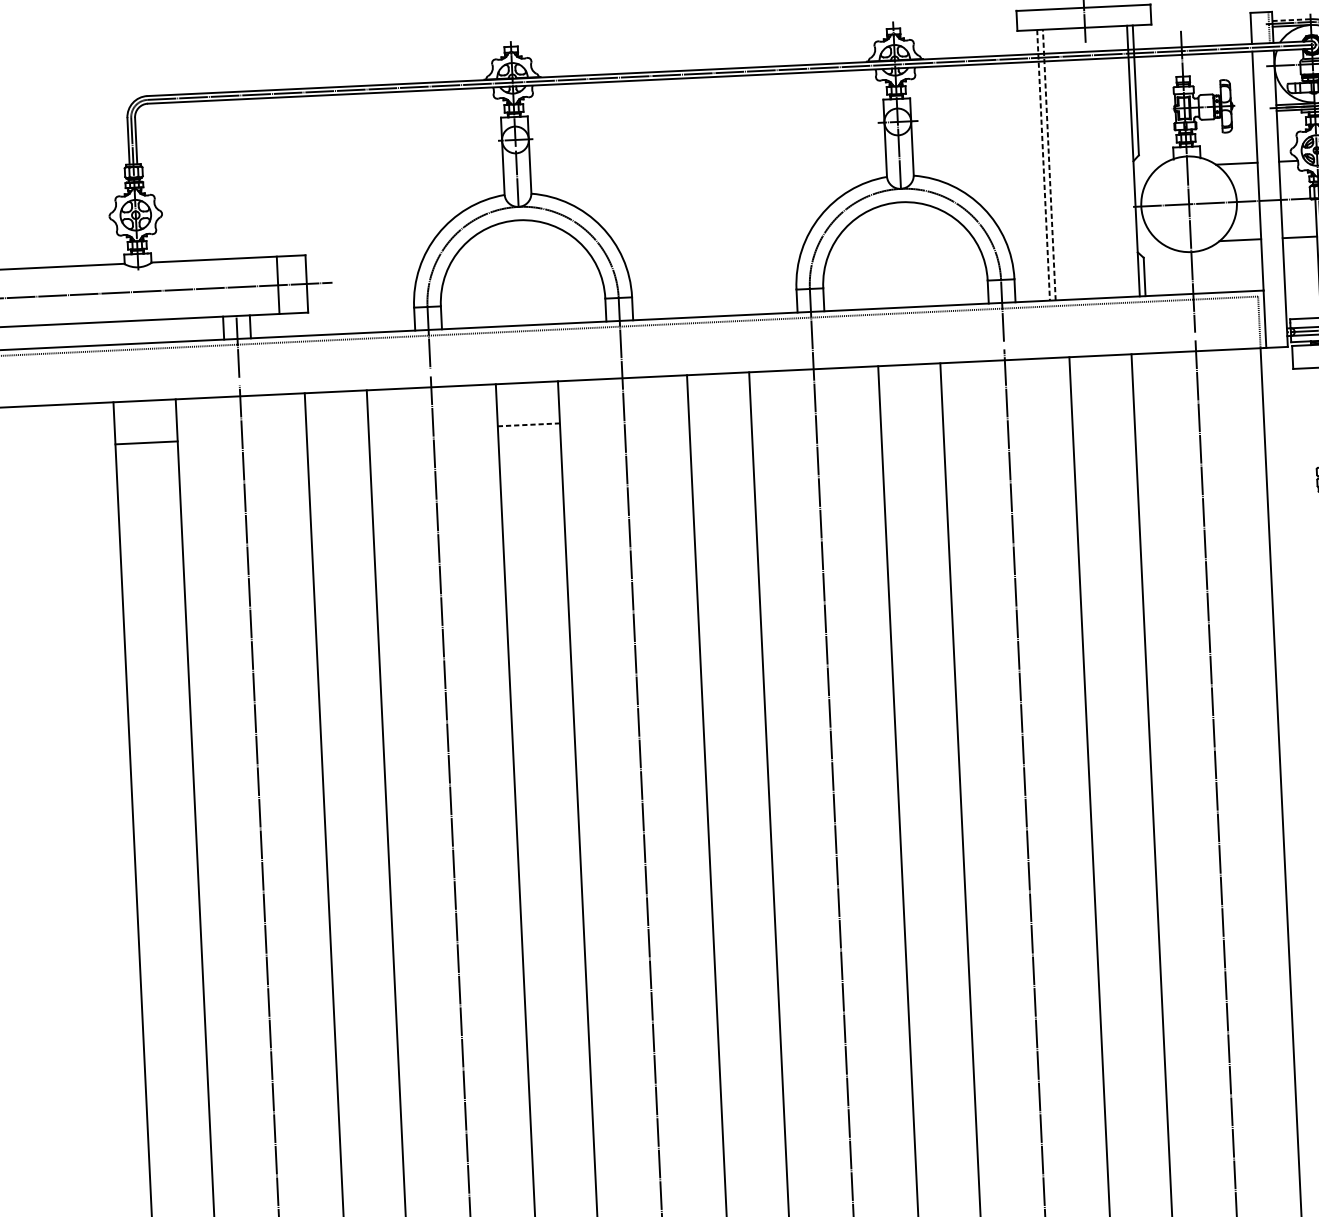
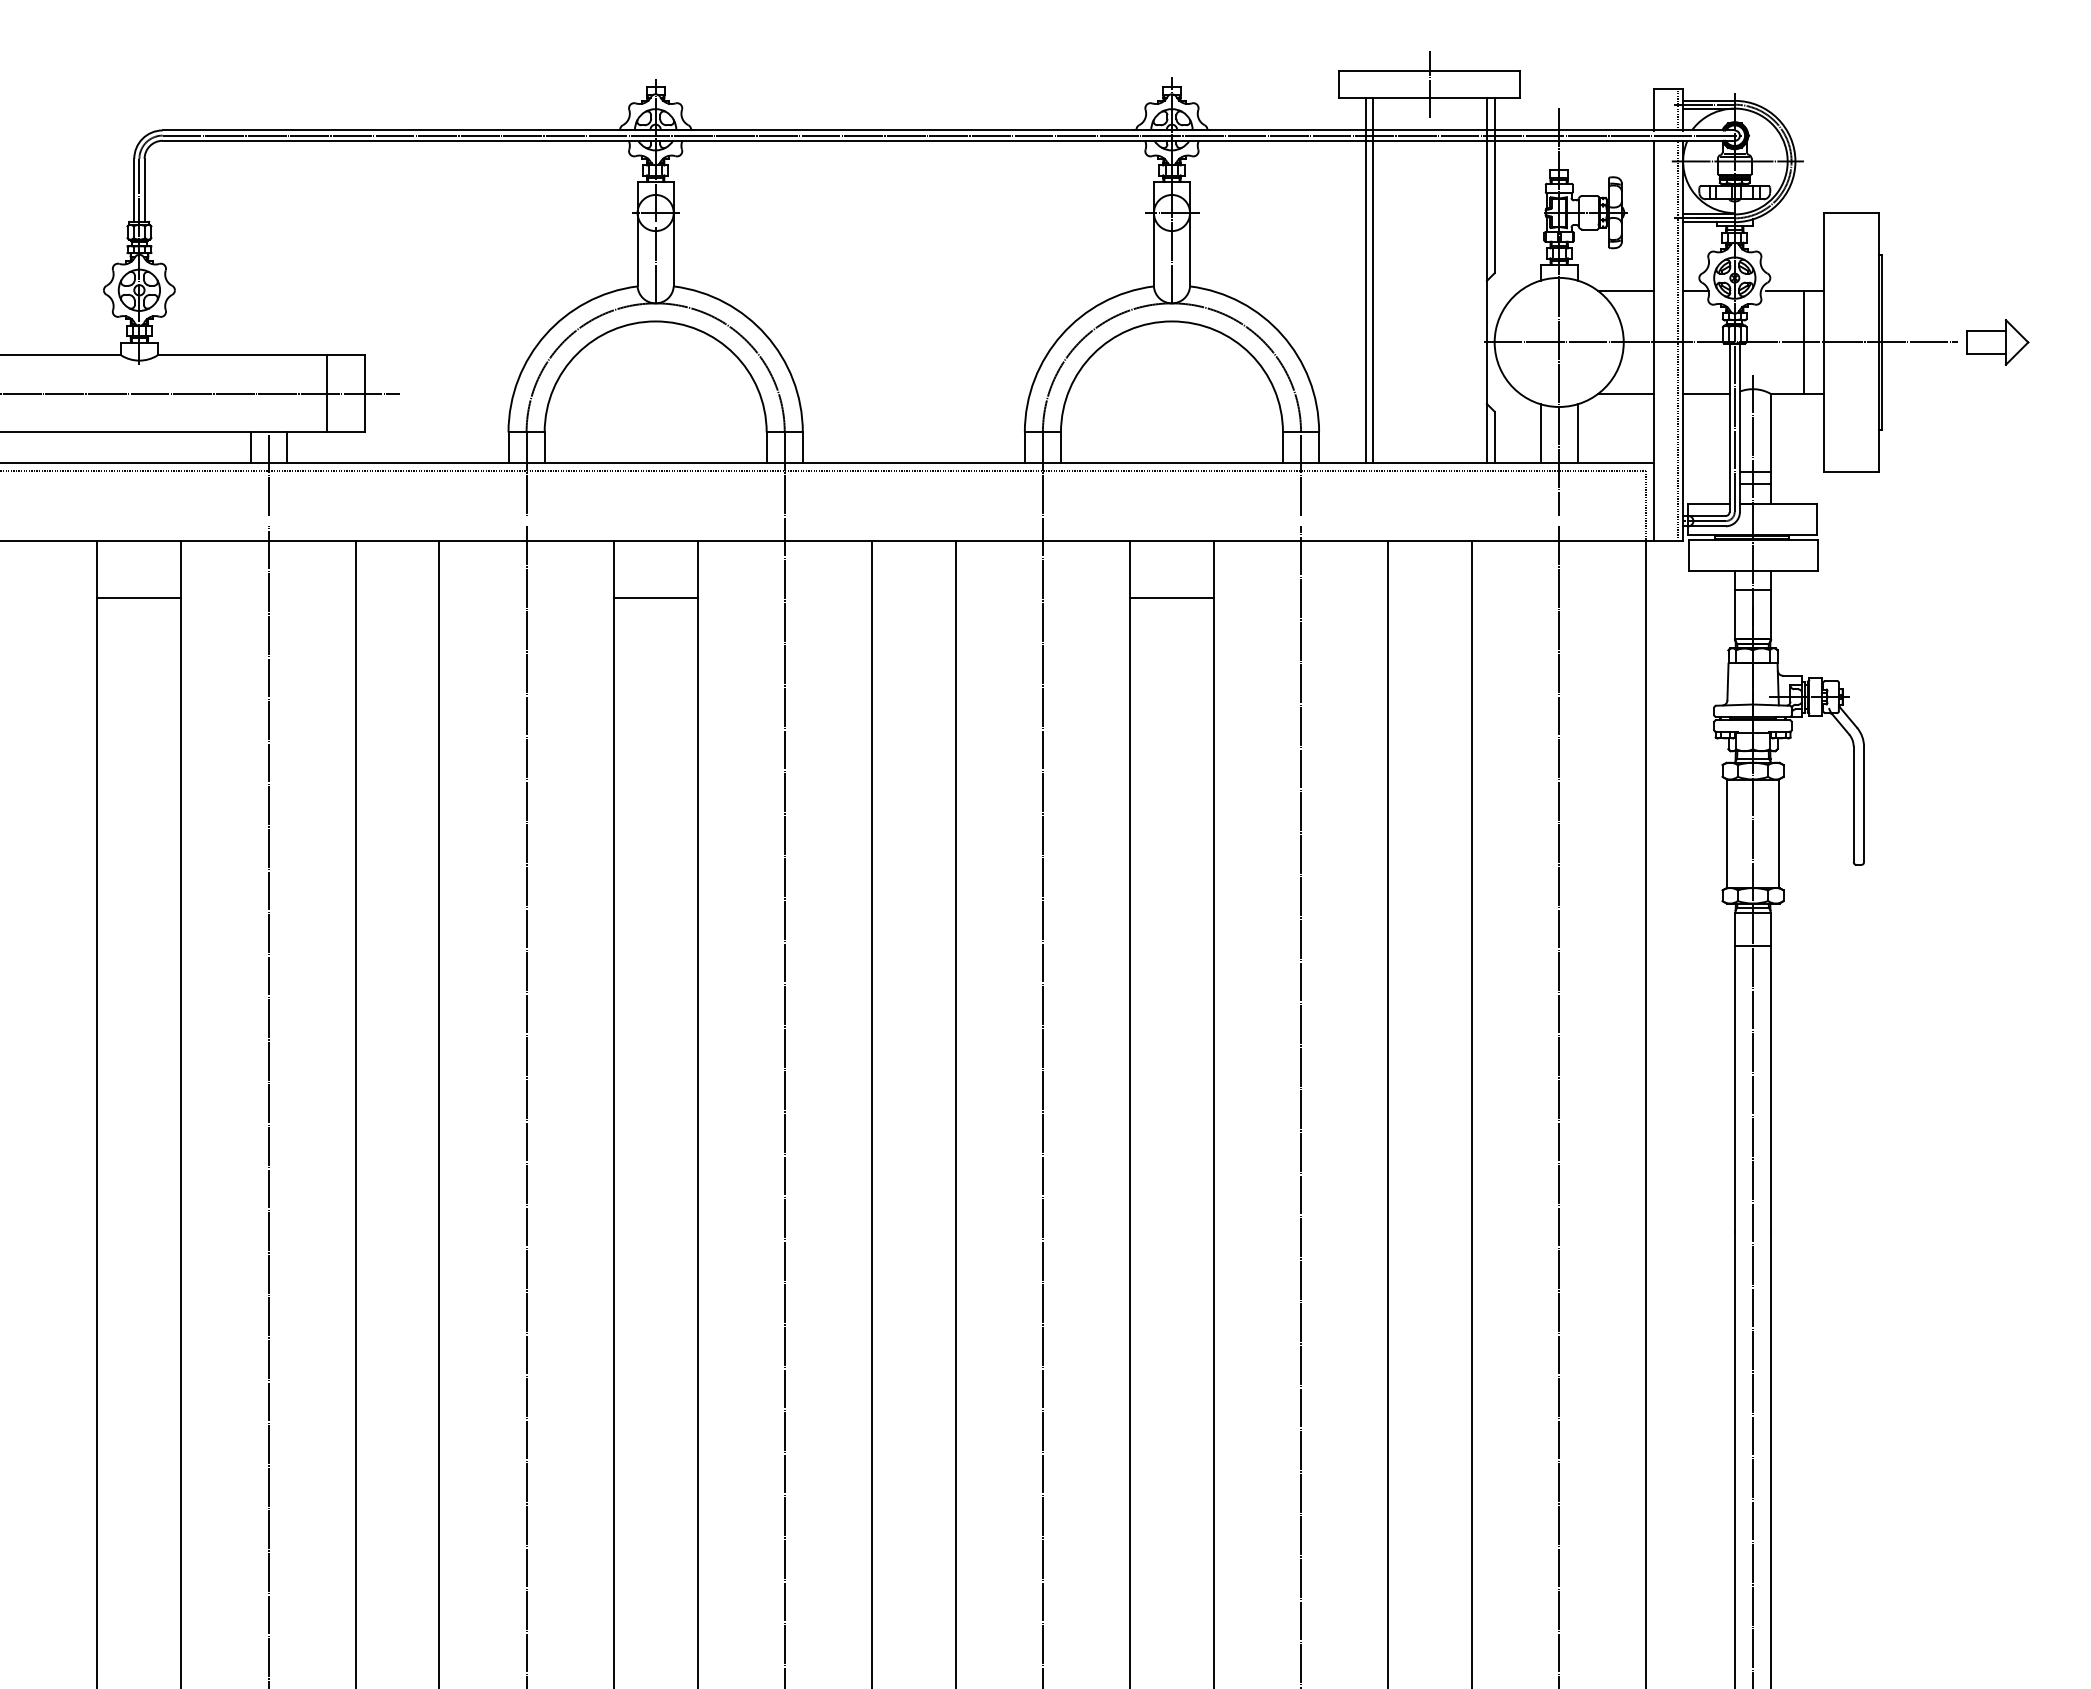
line: (1291, 19) -> (1708, 100), dashed -> solid
line: (1049, 164) -> (1373, 280), dashed -> solid
line: (1043, 165) -> (1365, 280), dashed -> solid
line: (1277, 198) -> (1678, 340), added
line: (1205, 270) -> (1577, 432), added
line: (1179, 271) -> (1541, 432), added
line: (910, 406) -> (1171, 597), added
line: (528, 424) -> (655, 597), dashed -> solid

